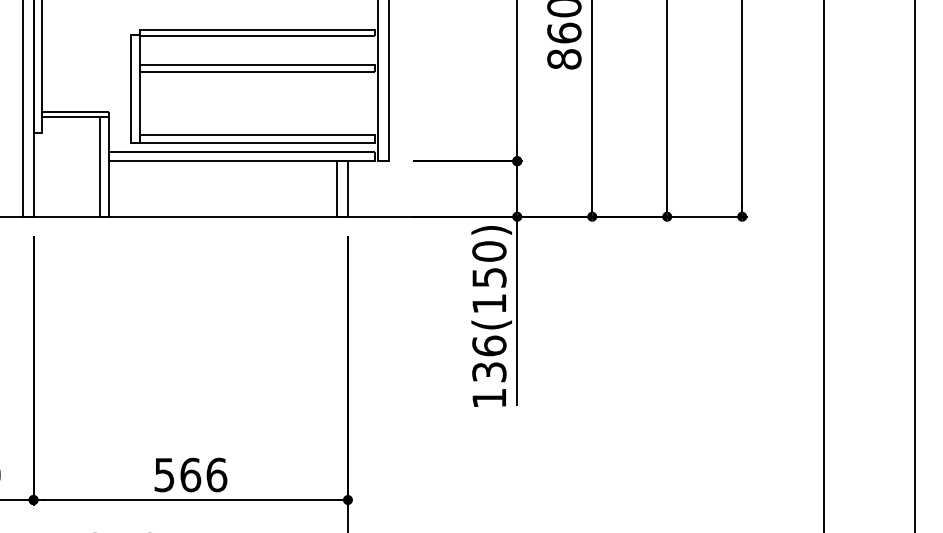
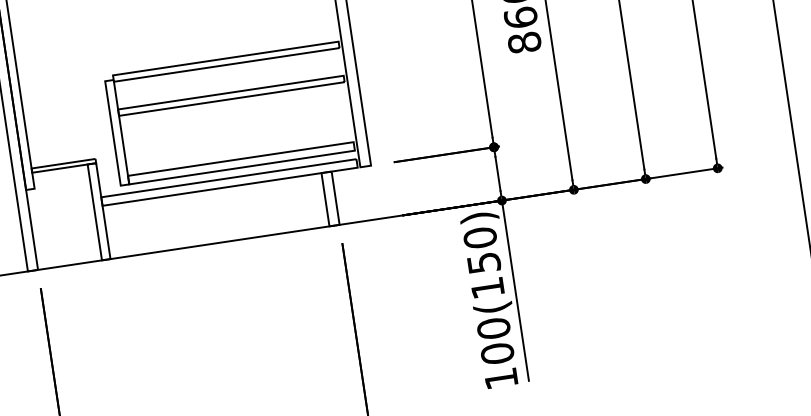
text: (489, 358) -> (495, 340), 136(150) -> 100(150)

